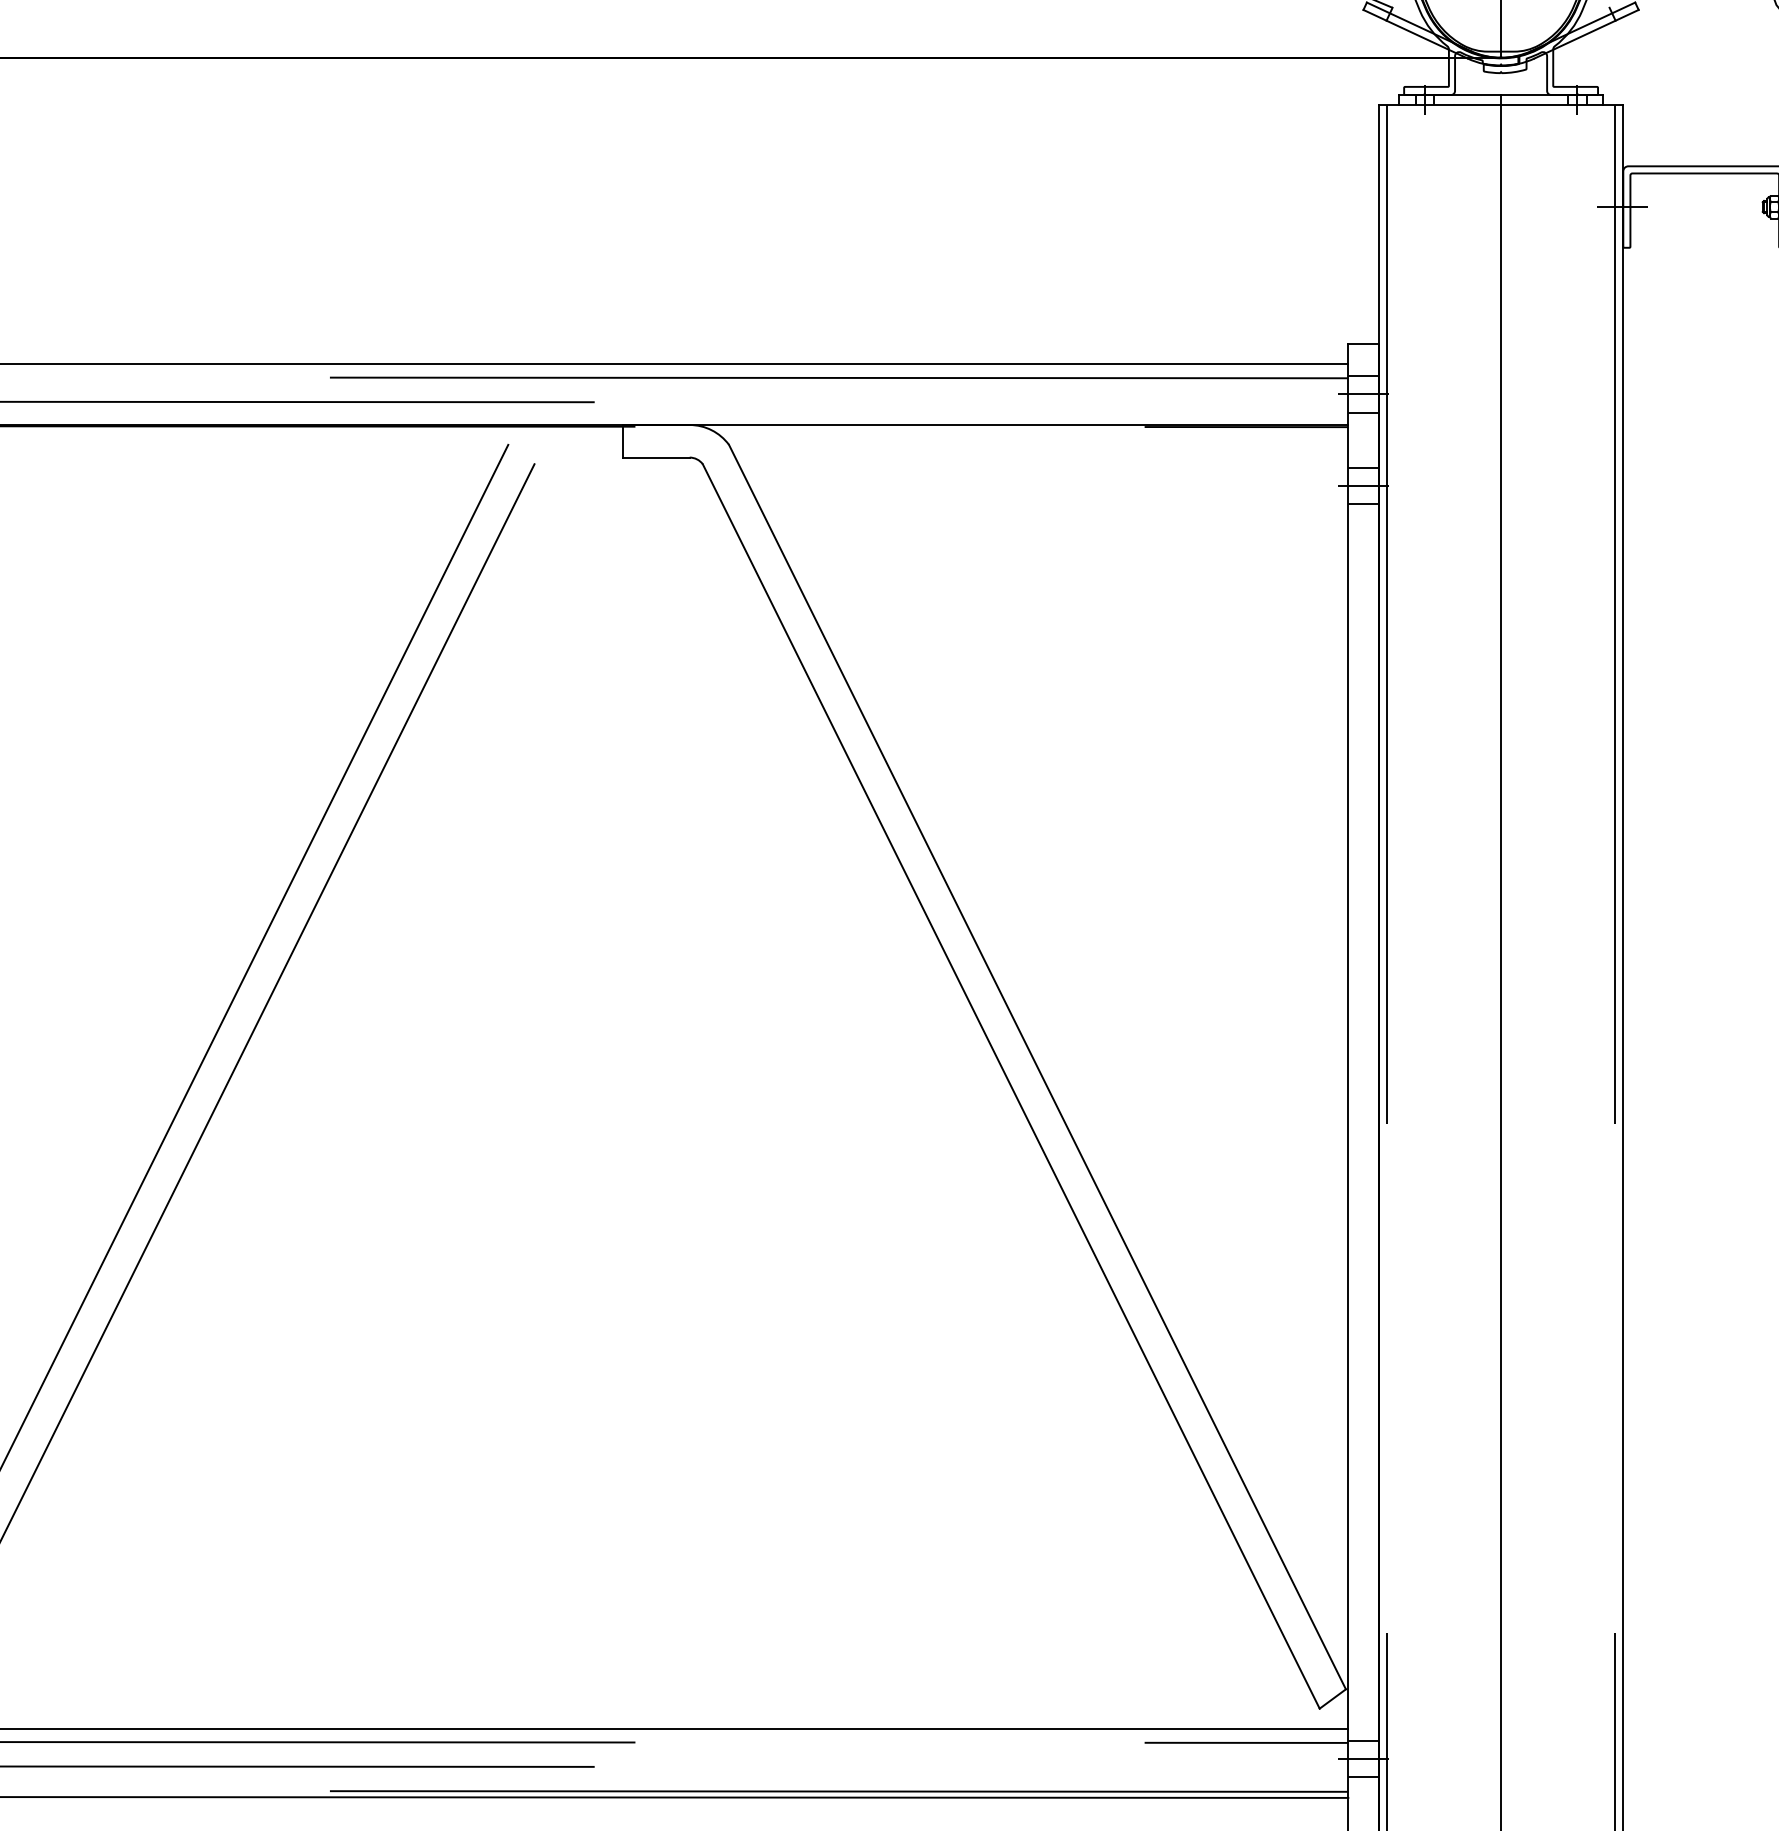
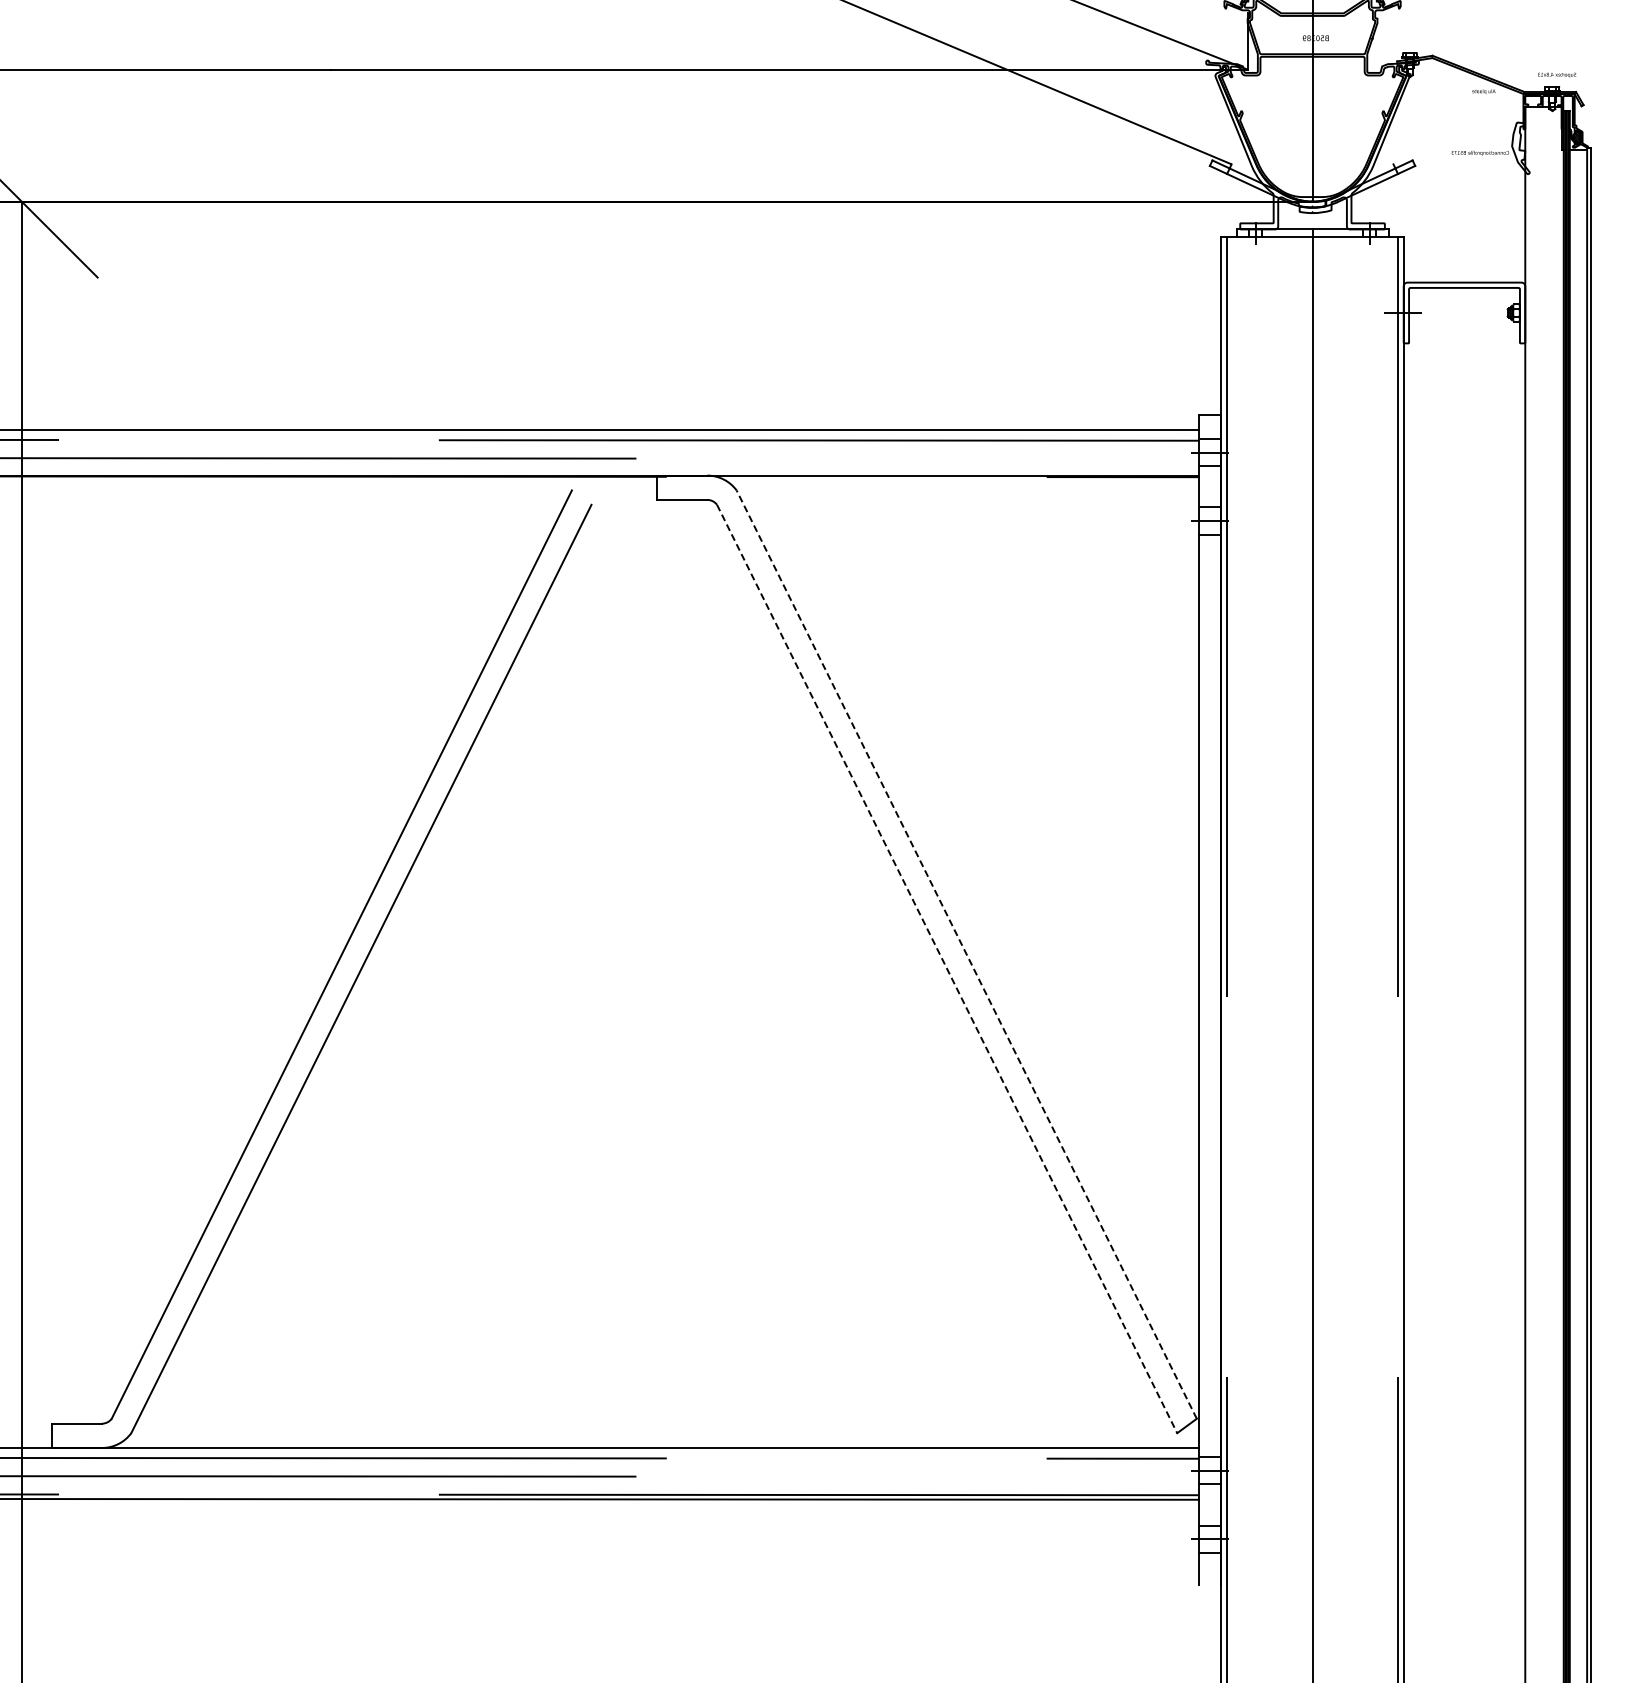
line: (1037, 1066) -> (966, 954), solid -> dashed
line: (1011, 1087) -> (947, 969), solid -> dashed

